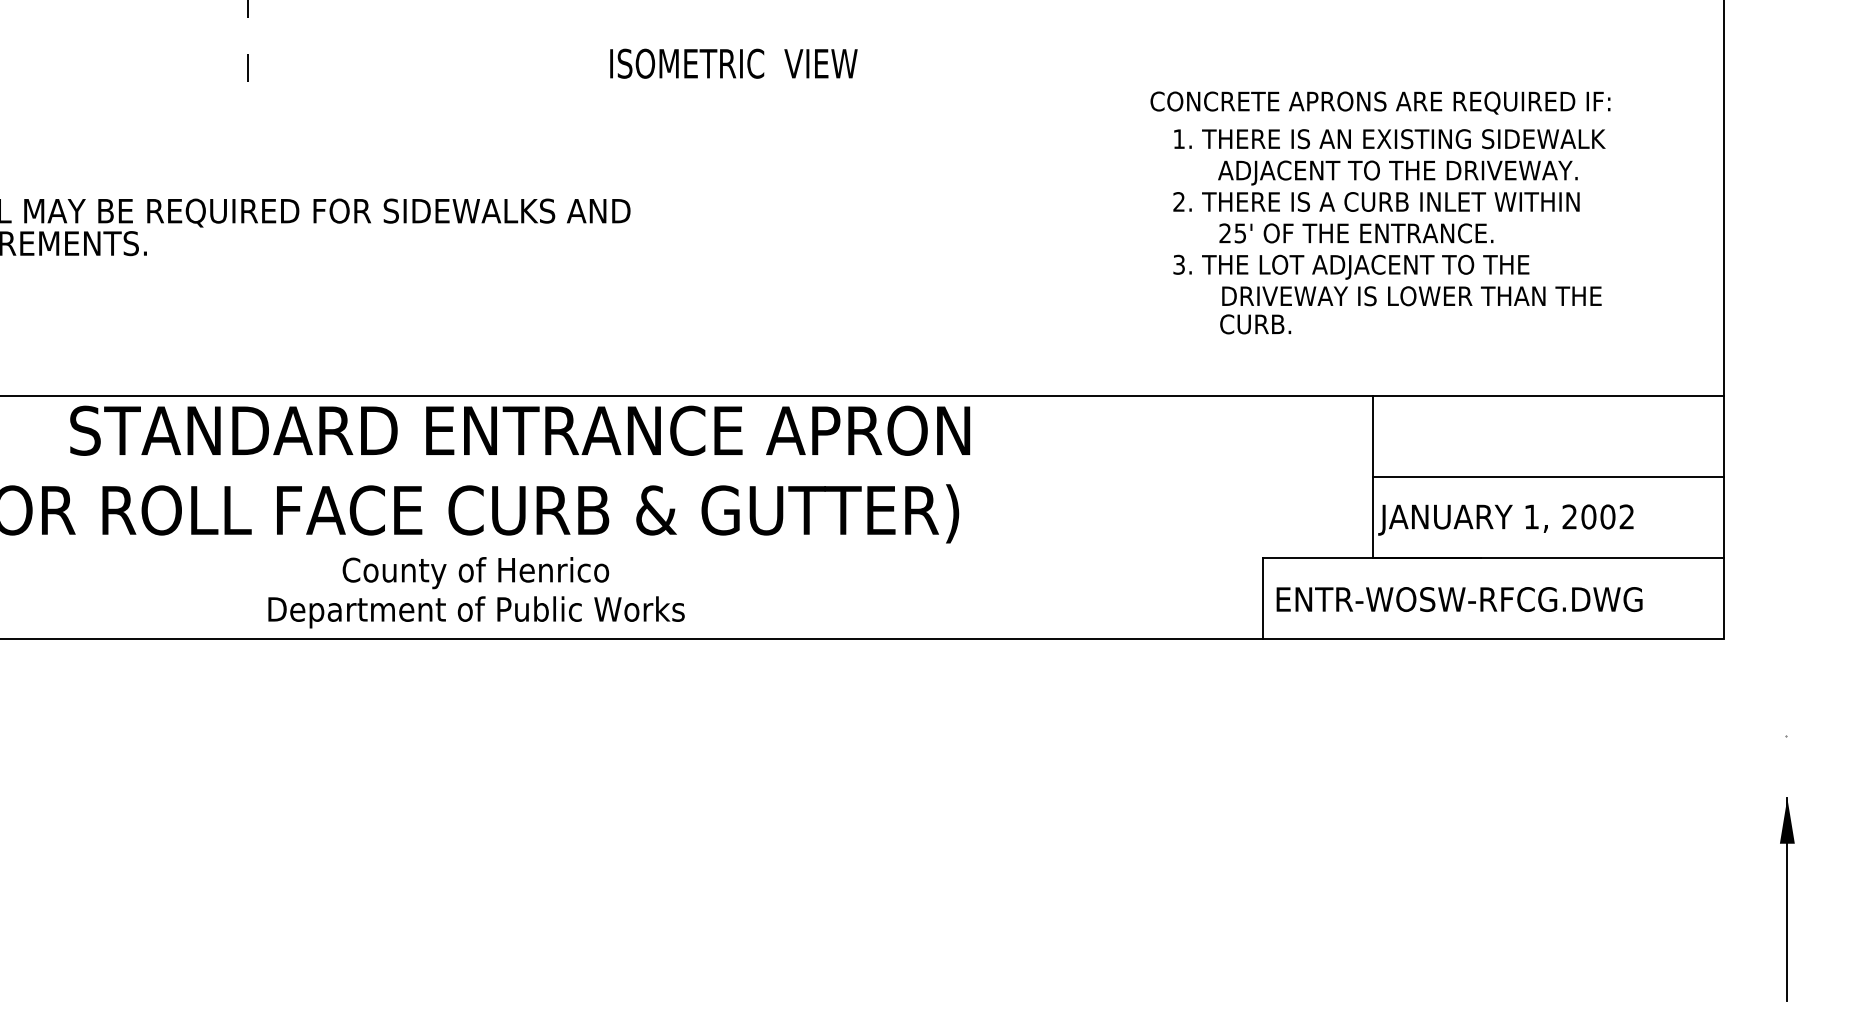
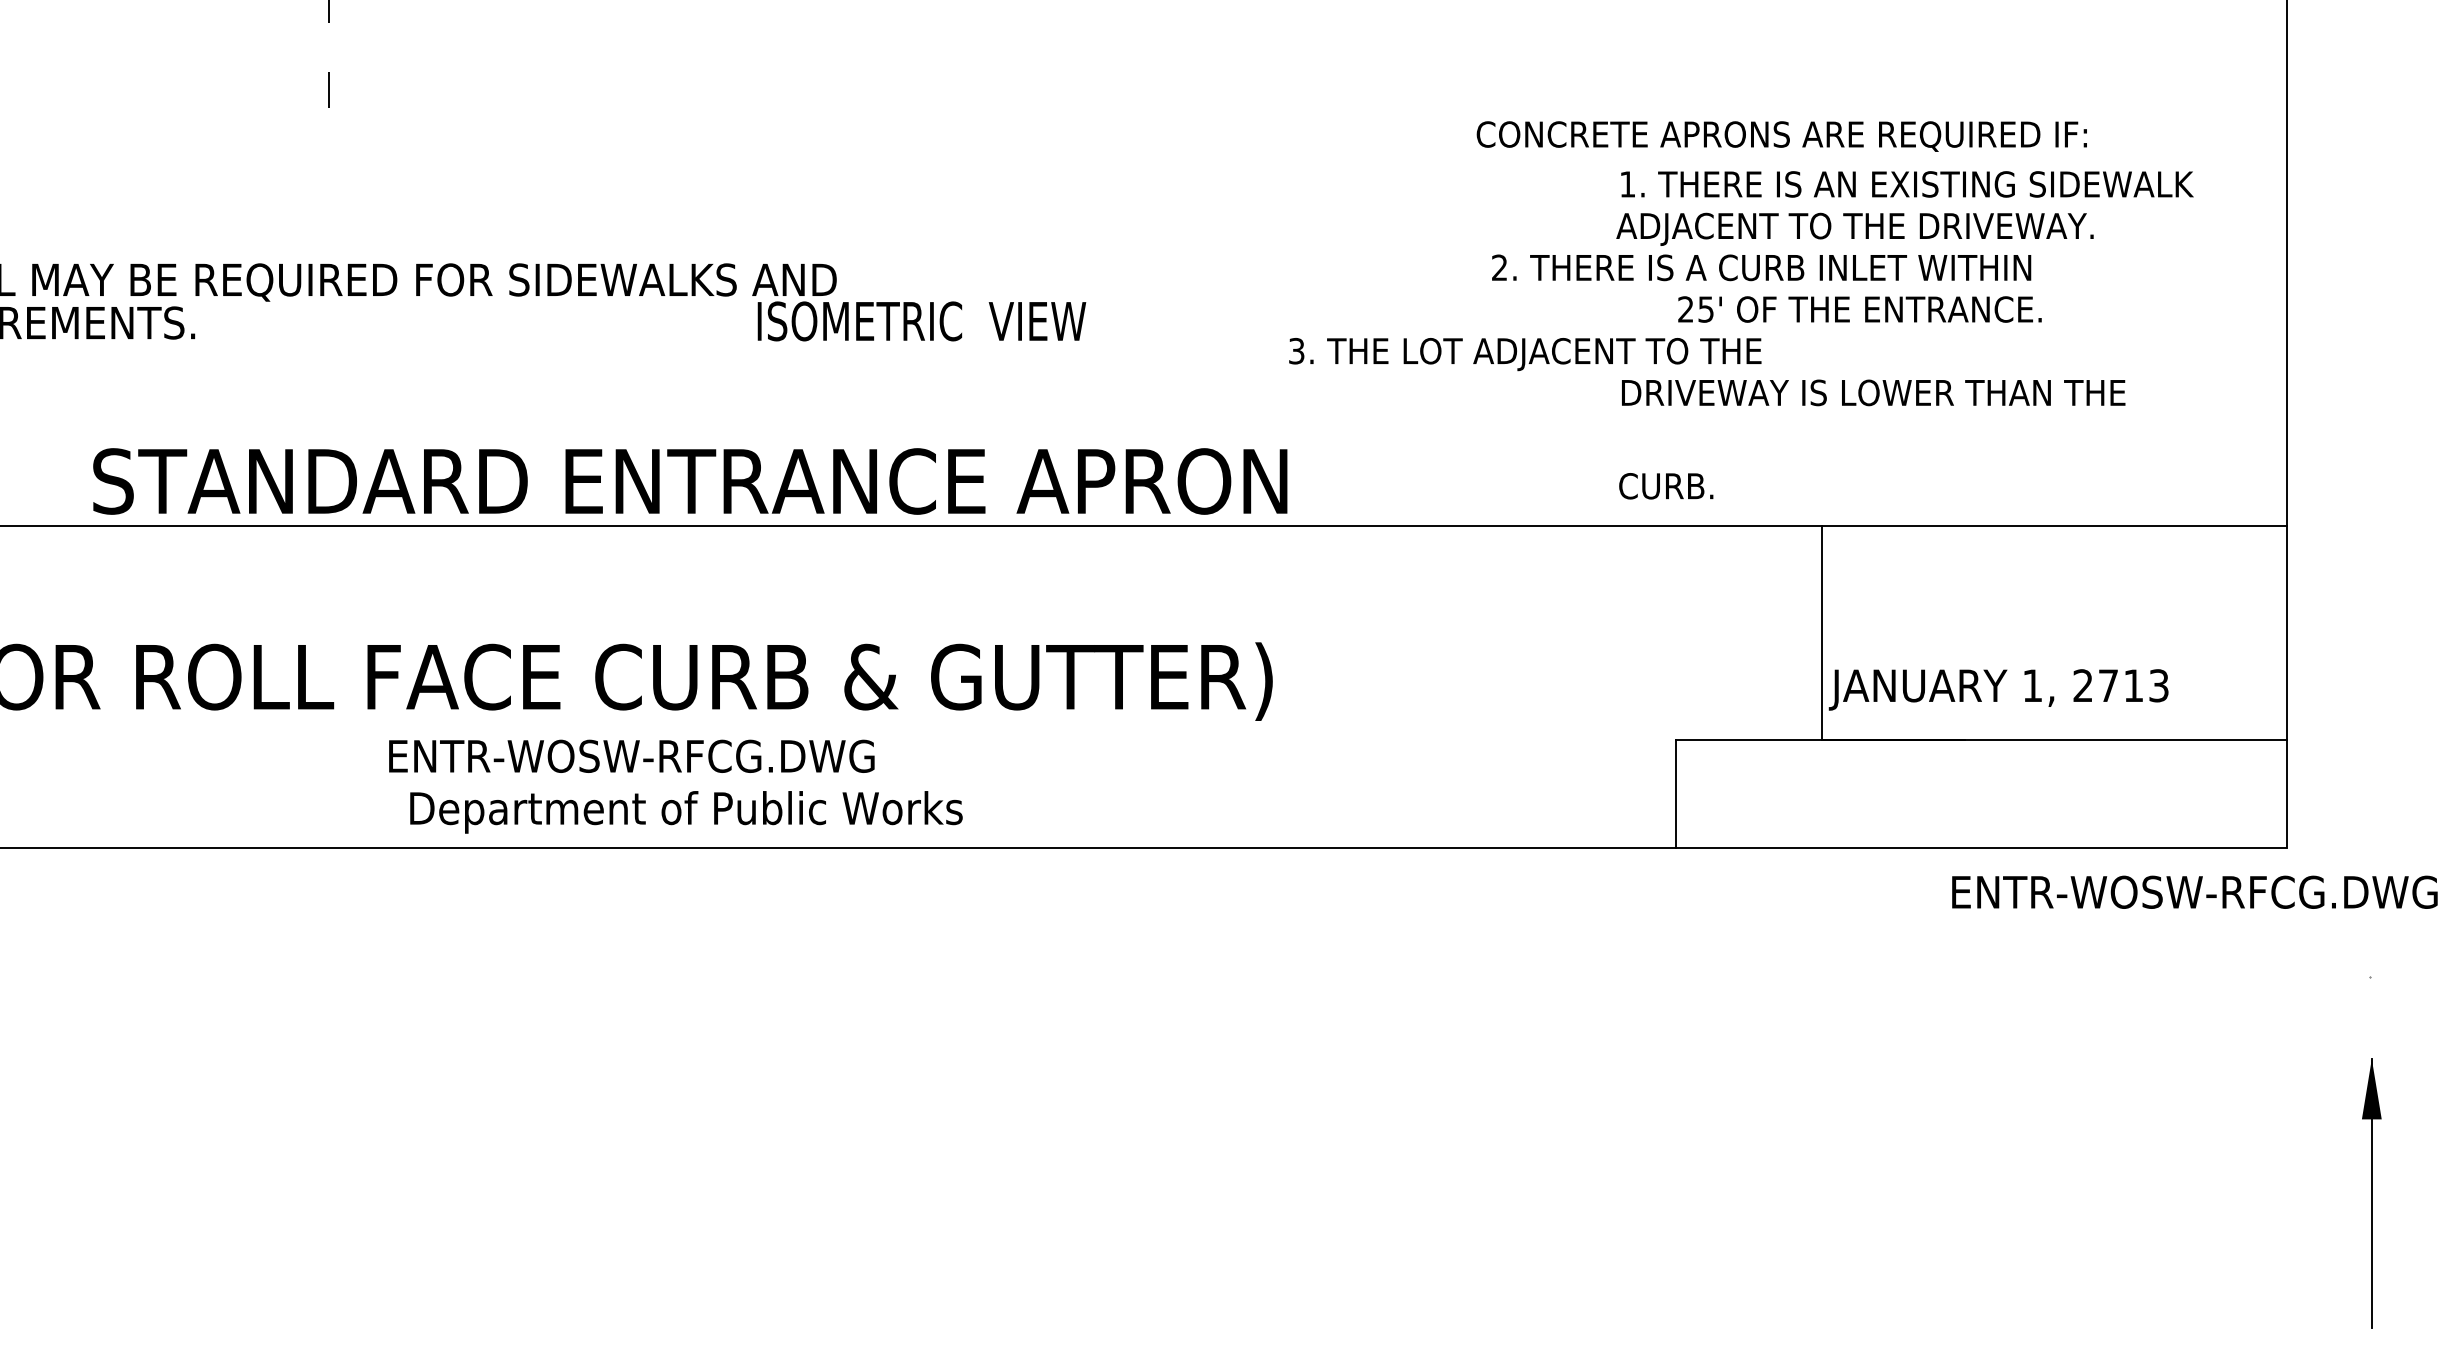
text: (733, 63) -> (921, 321), moved
text: (1380, 103) -> (1781, 136), moved
text: (1389, 139) -> (1907, 184), moved
text: (1376, 201) -> (1761, 267), moved
text: (1356, 233) -> (1859, 309), moved
text: (1351, 267) -> (1525, 354), moved
text: (1255, 324) -> (1666, 486), moved
text: (520, 430) -> (690, 481), moved
line: (1548, 476) -> (2054, 632), removed
text: (1607, 516) -> (2133, 685), 2002 -> 2713
text: (475, 573) -> (631, 760), County of Henrico -> ENTR-WOSW-RFCG.DWG
text: (1459, 598) -> (2194, 891), moved
text: (476, 612) -> (686, 812), moved

